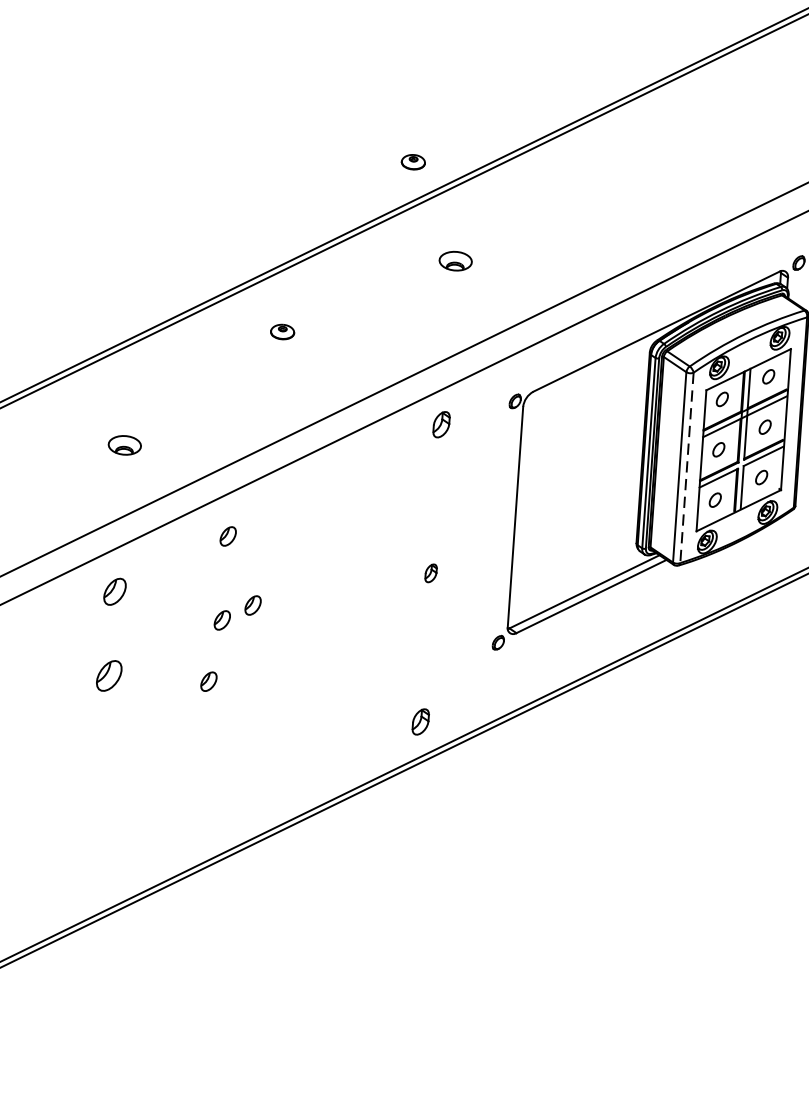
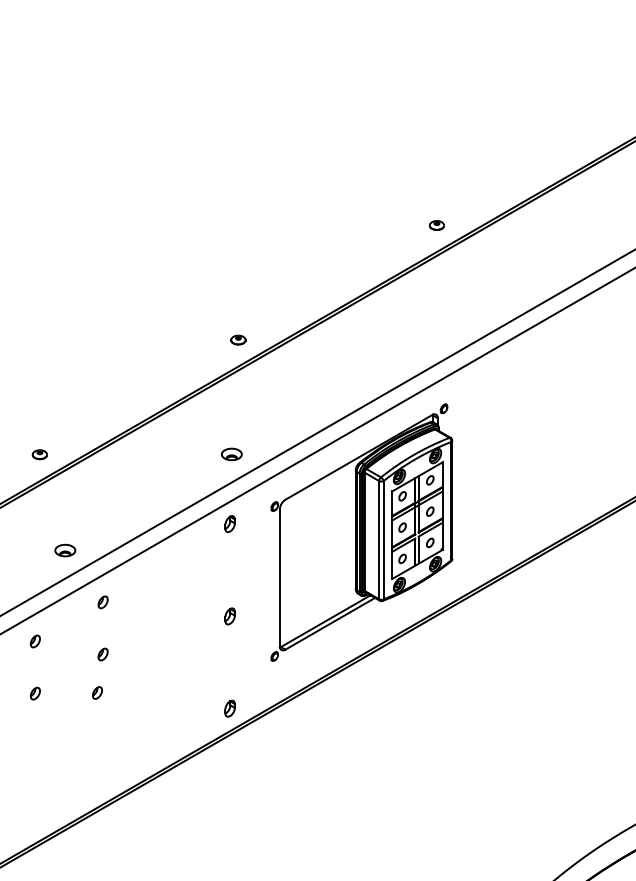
part: (413, 161) -> (238, 339), moved
part: (455, 261) -> (231, 454), moved
part: (281, 331) -> (39, 454), moved
part: (125, 445) -> (65, 550), moved
line: (686, 468) -> (383, 540), dashed -> solid
part: (430, 573) -> (229, 616), size x1.43
part: (113, 591) -> (34, 641), size x0.71
part: (253, 604) -> (121, 643), removed
part: (107, 675) -> (34, 693), size x0.62

